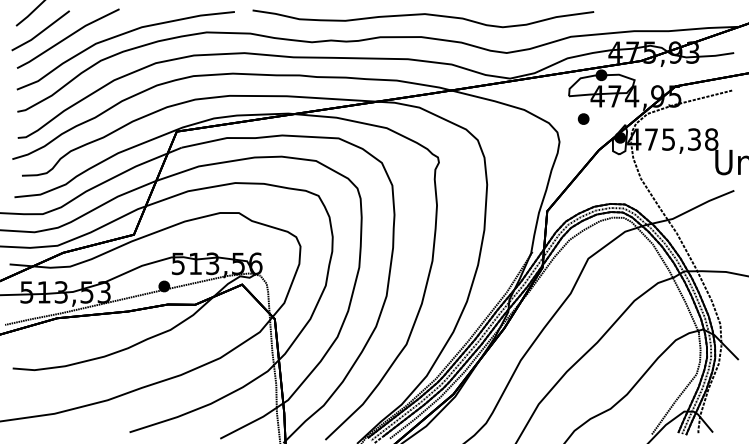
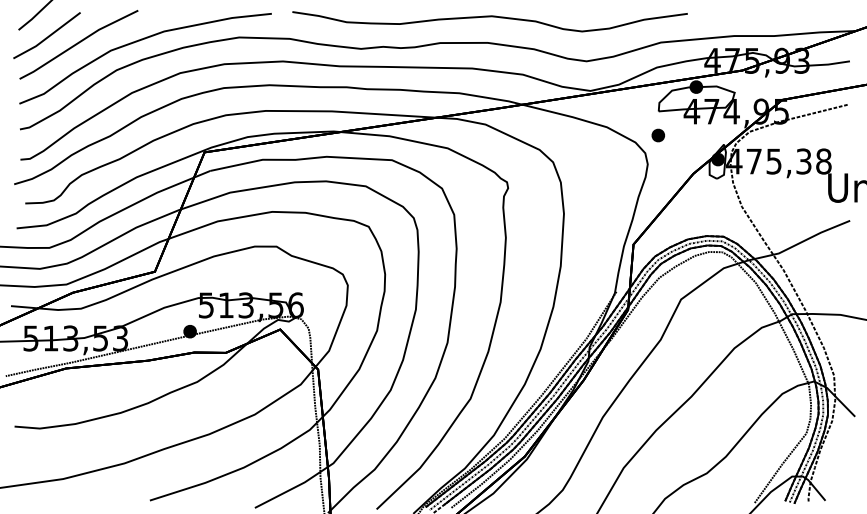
part: (583, 118) -> (658, 134), moved

